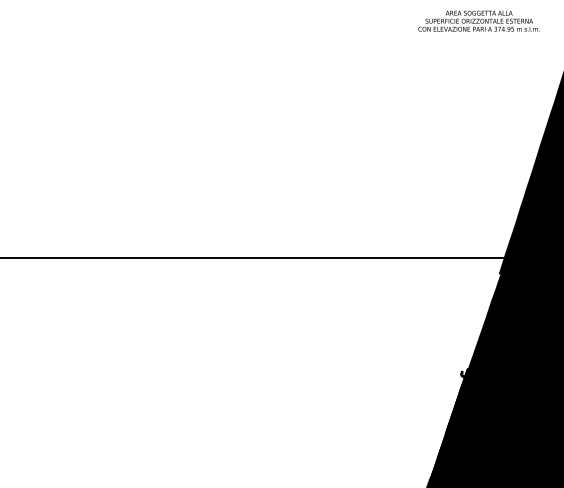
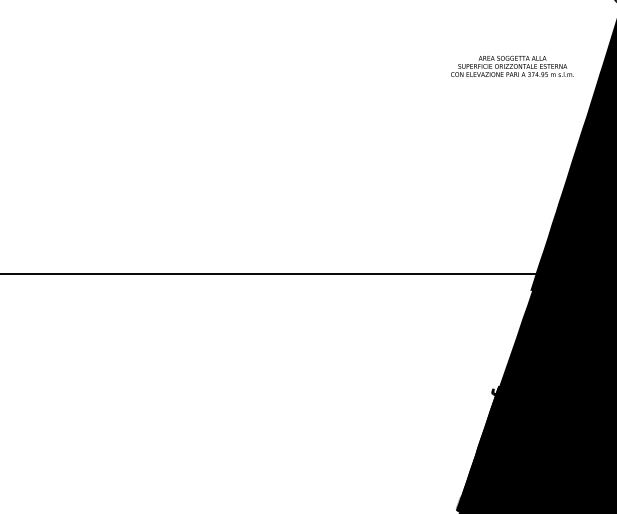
text: (479, 20) -> (512, 65), moved

